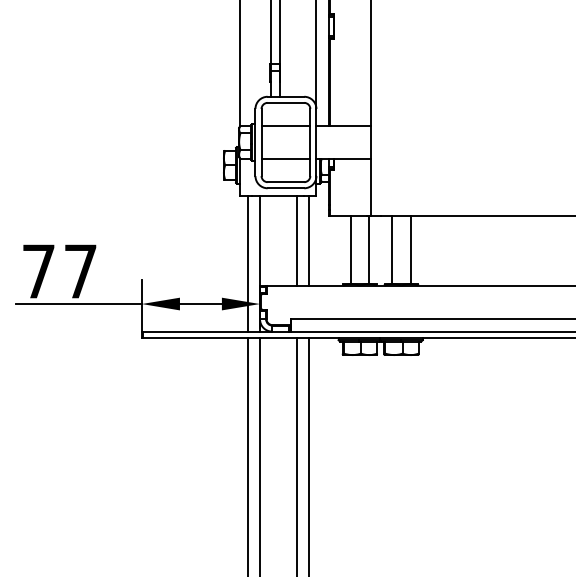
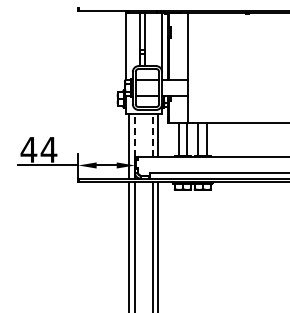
line: (261, 241) -> (135, 135), solid -> dashed
line: (296, 241) -> (152, 135), solid -> dashed
text: (58, 270) -> (38, 149), 77 -> 44

